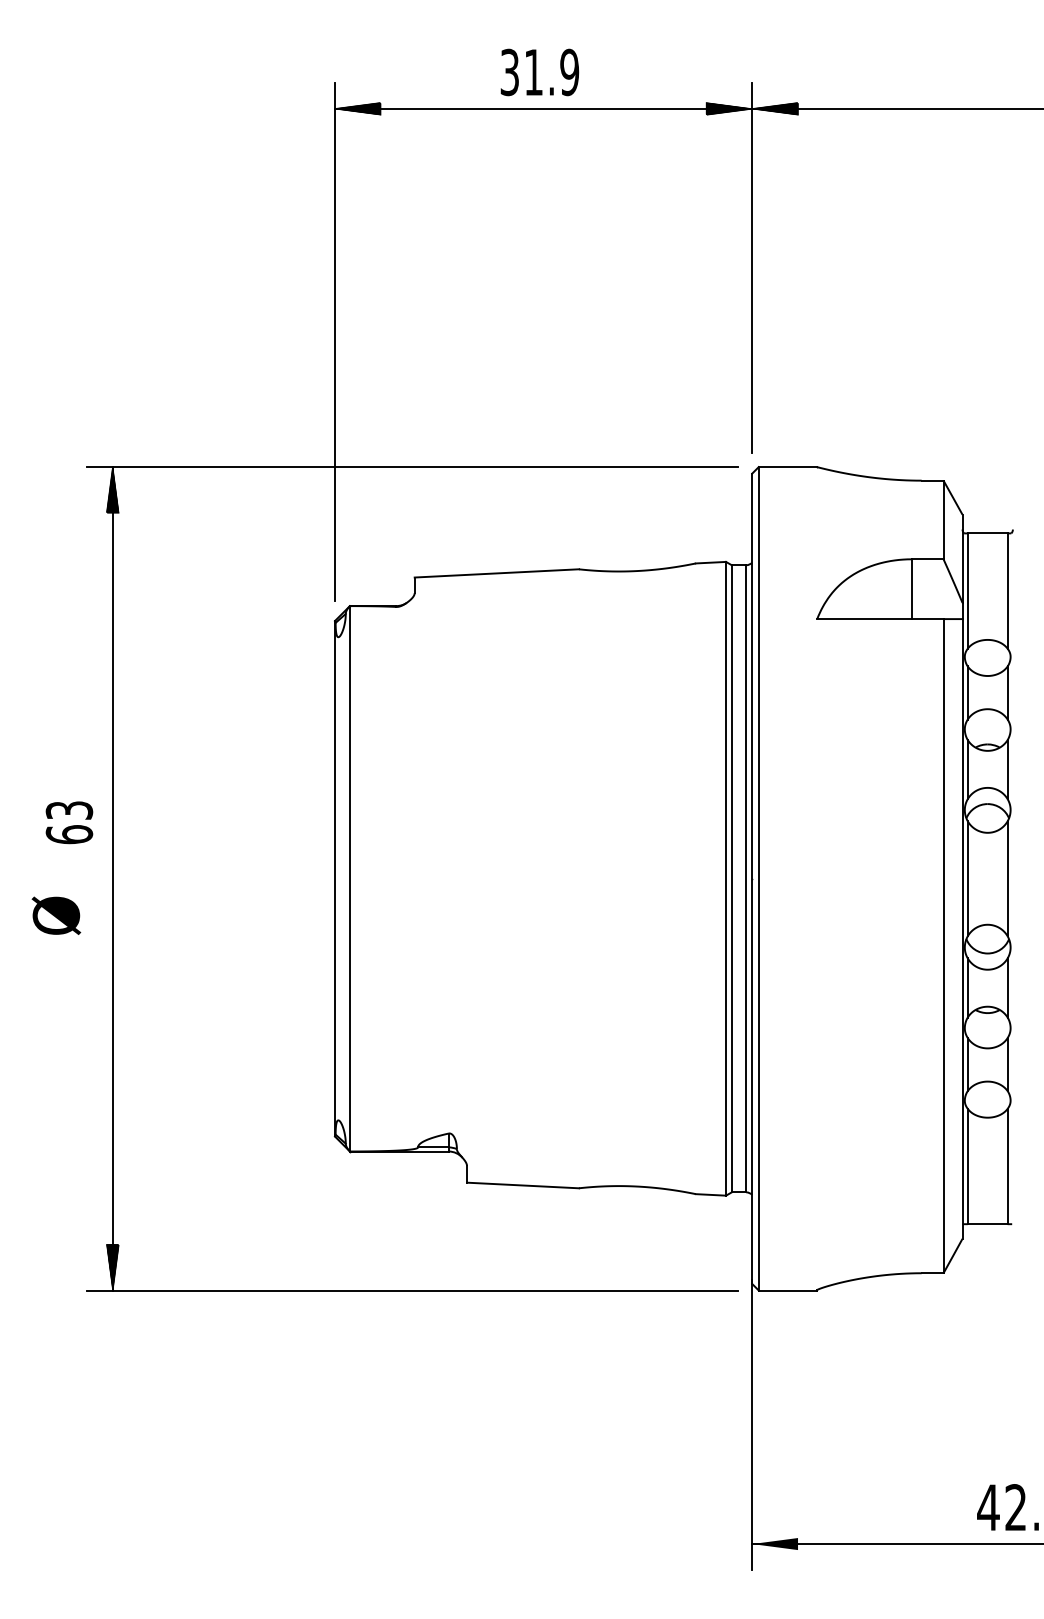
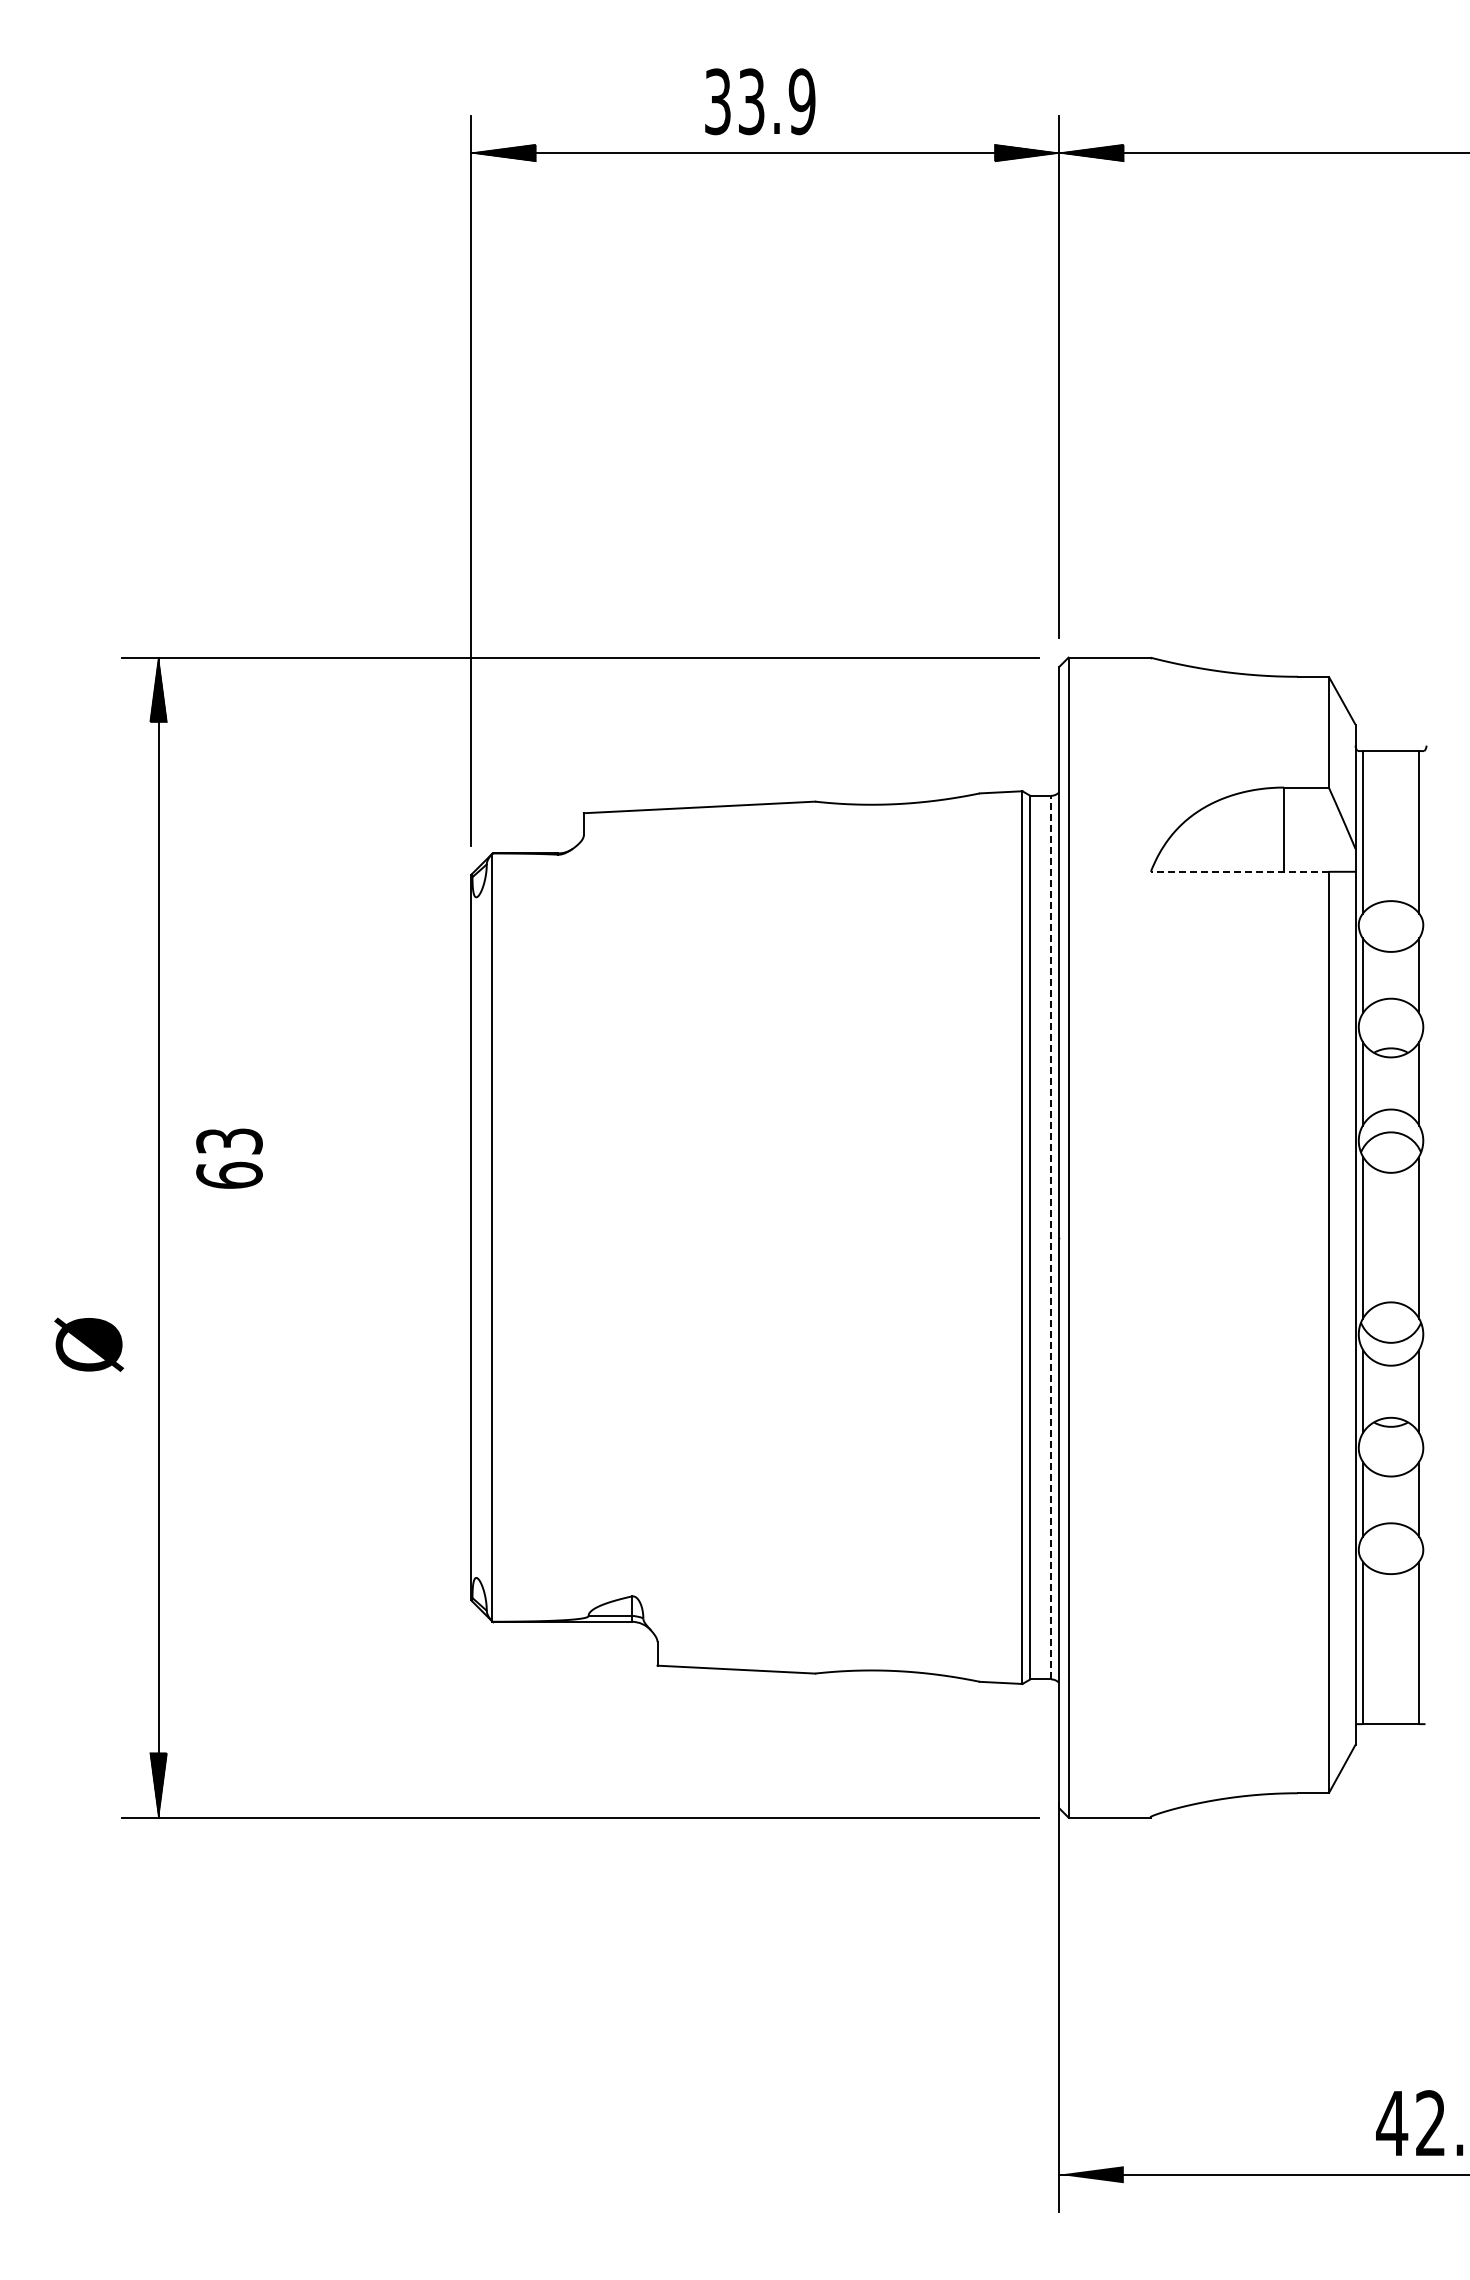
text: (533, 72) -> (751, 101), 31.9 -> 33.9
line: (880, 618) -> (1239, 871), solid -> dashed
text: (69, 822) -> (229, 1158), moved
line: (746, 878) -> (1051, 1237), solid -> dashed
text: (56, 915) -> (89, 1344), moved

